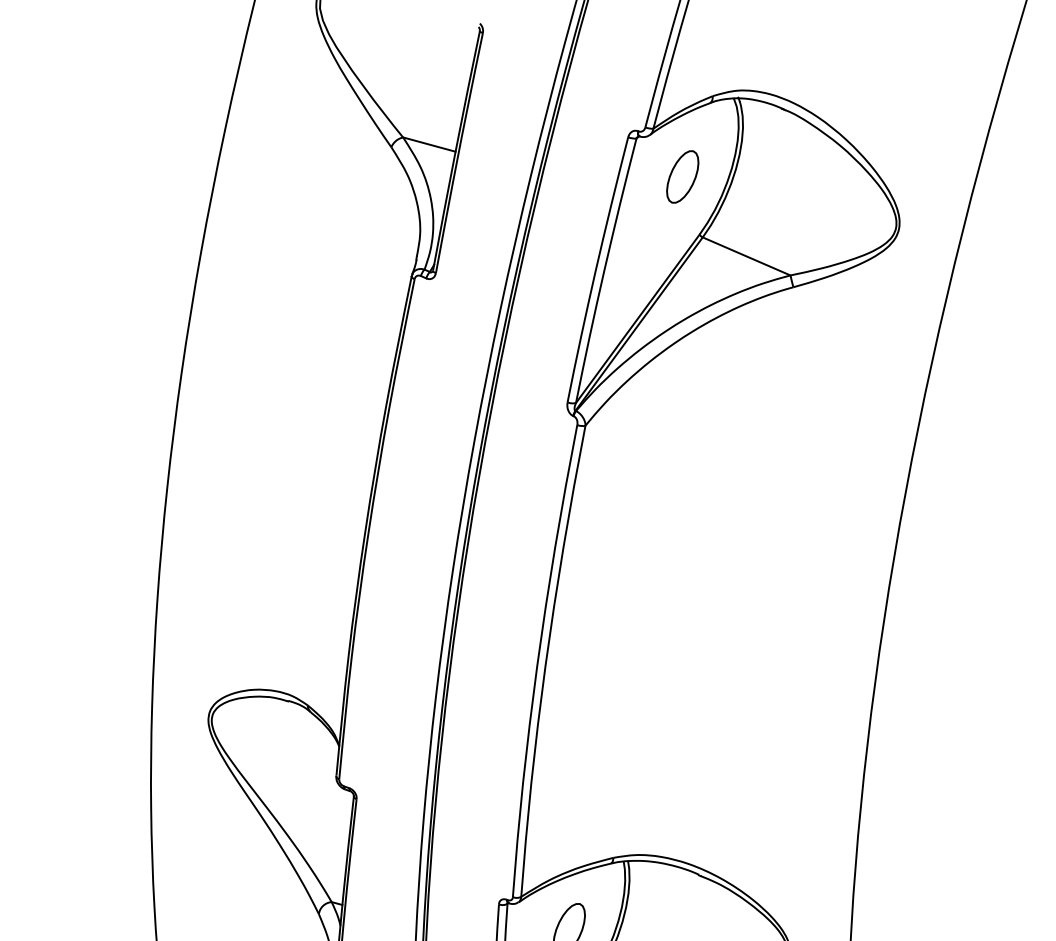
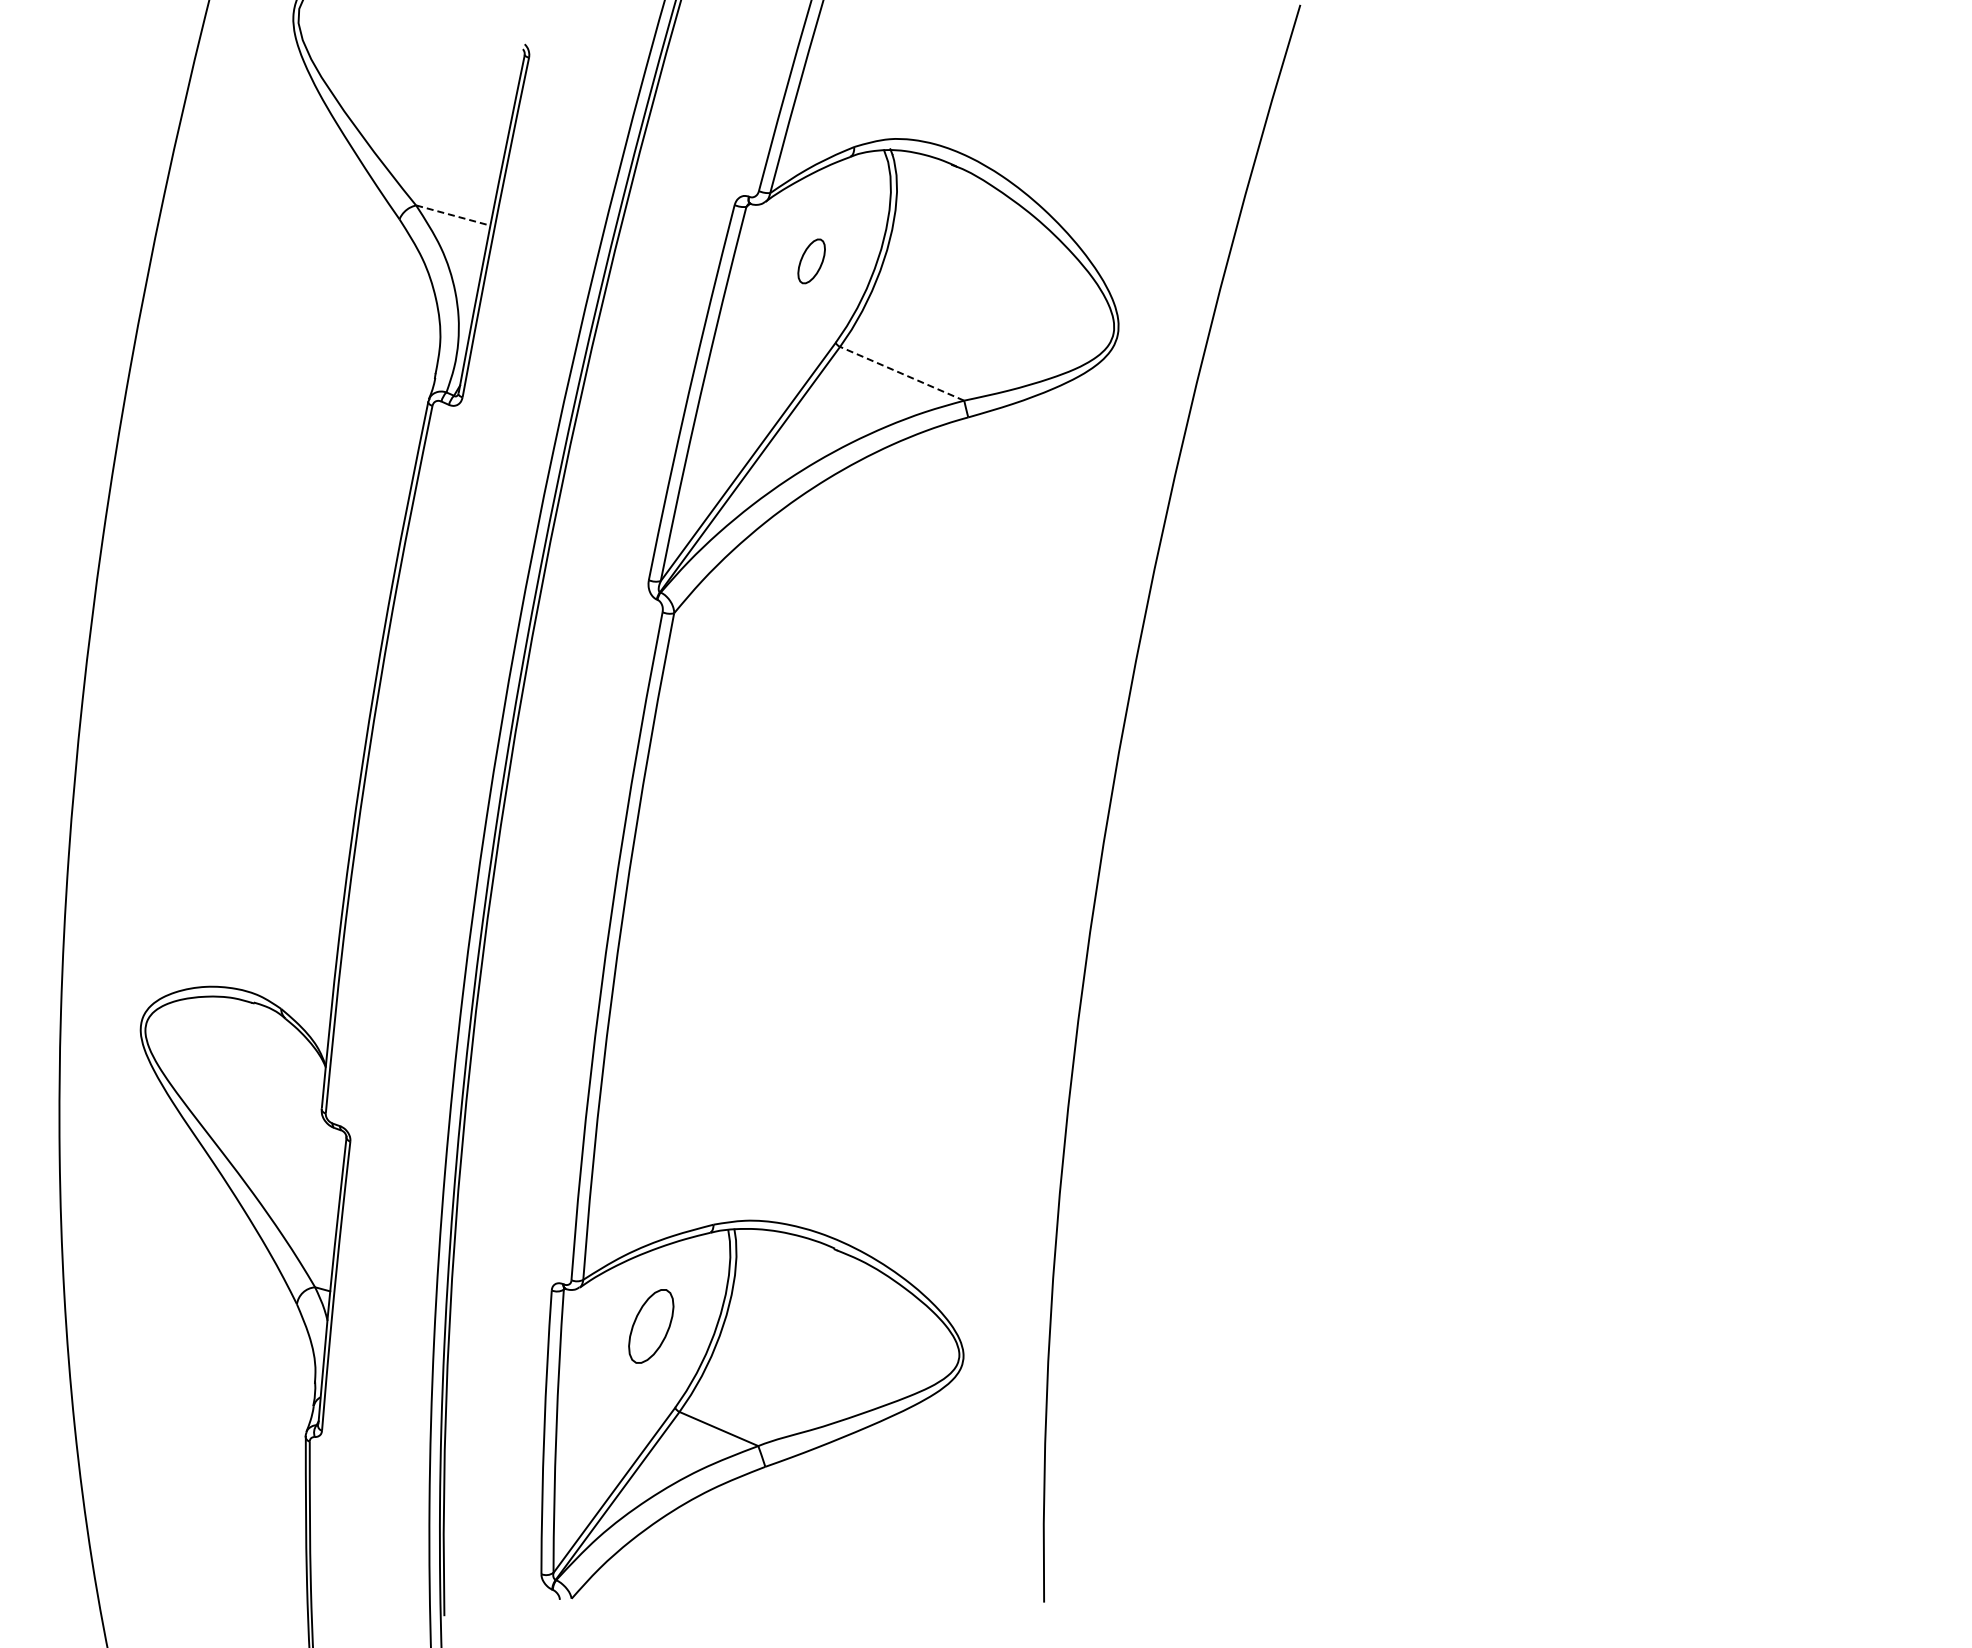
line: (429, 144) -> (453, 215), solid -> dashed
part: (682, 177) -> (811, 261), size x0.6
line: (746, 256) -> (902, 373), solid -> dashed

